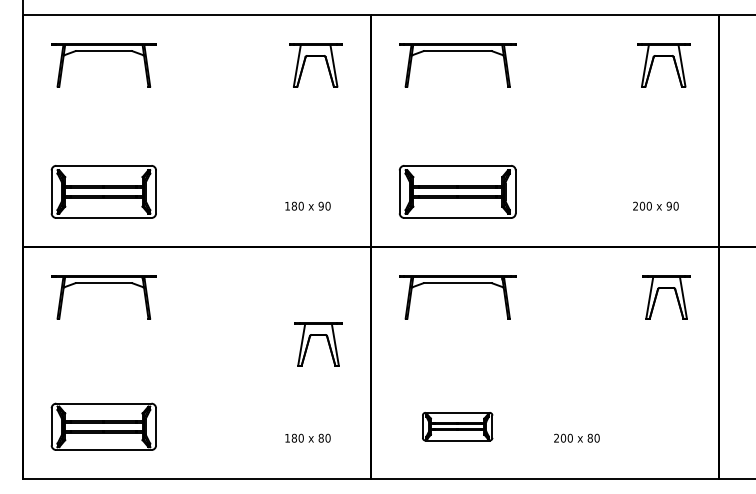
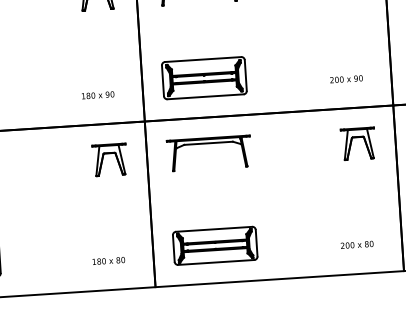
part: (318, 335) -> (109, 153), moved
part: (457, 426) -> (215, 245), size x1.67
text: (576, 437) -> (356, 244), moved

